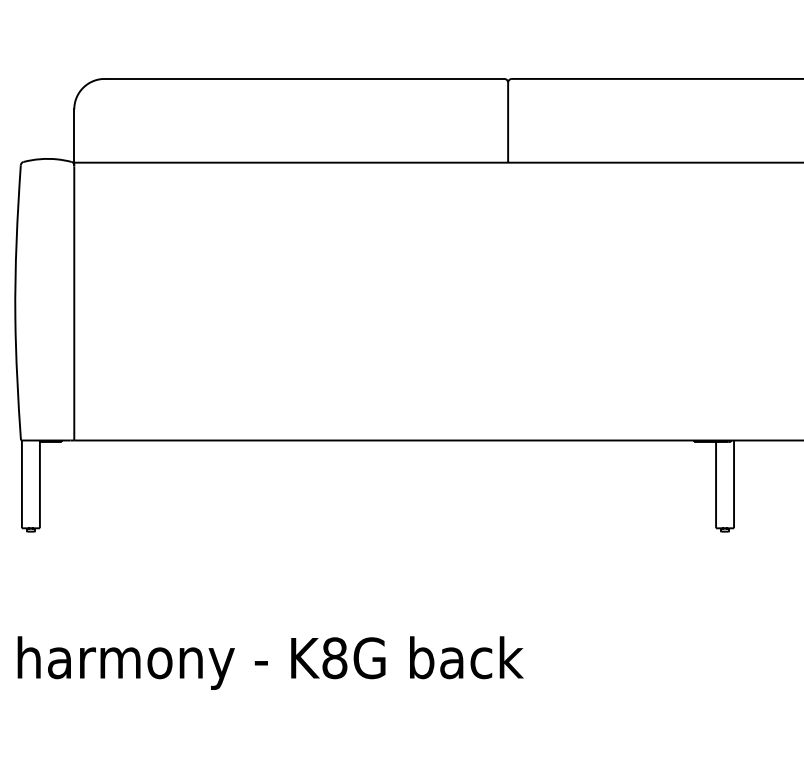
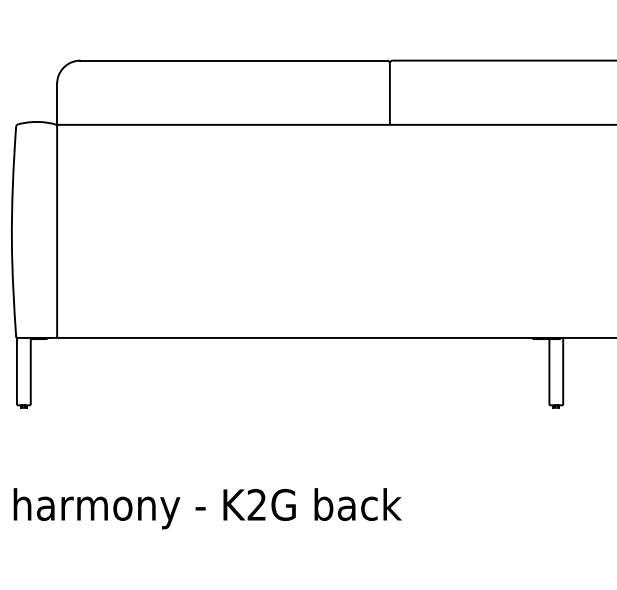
text: (334, 657) -> (256, 504), K8G -> K2G

